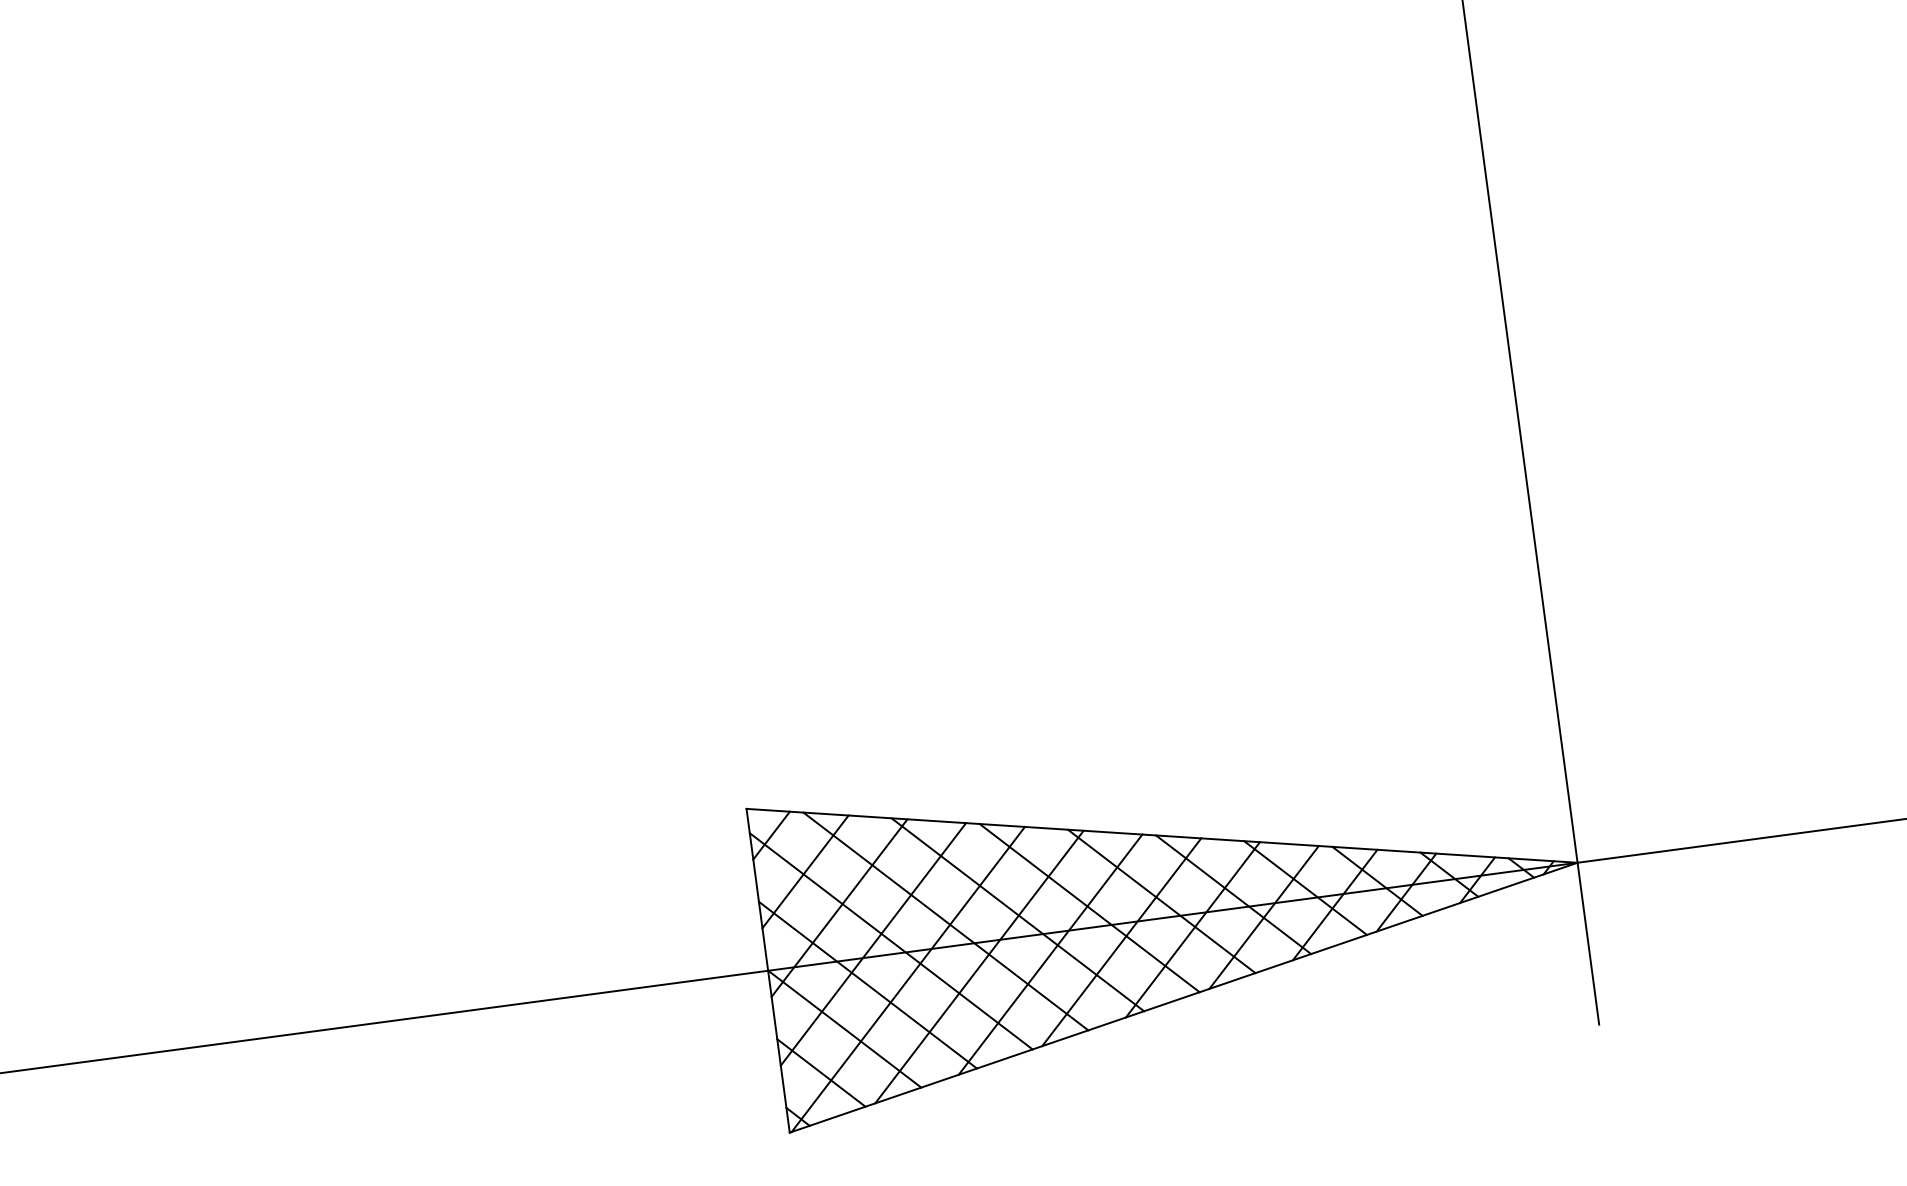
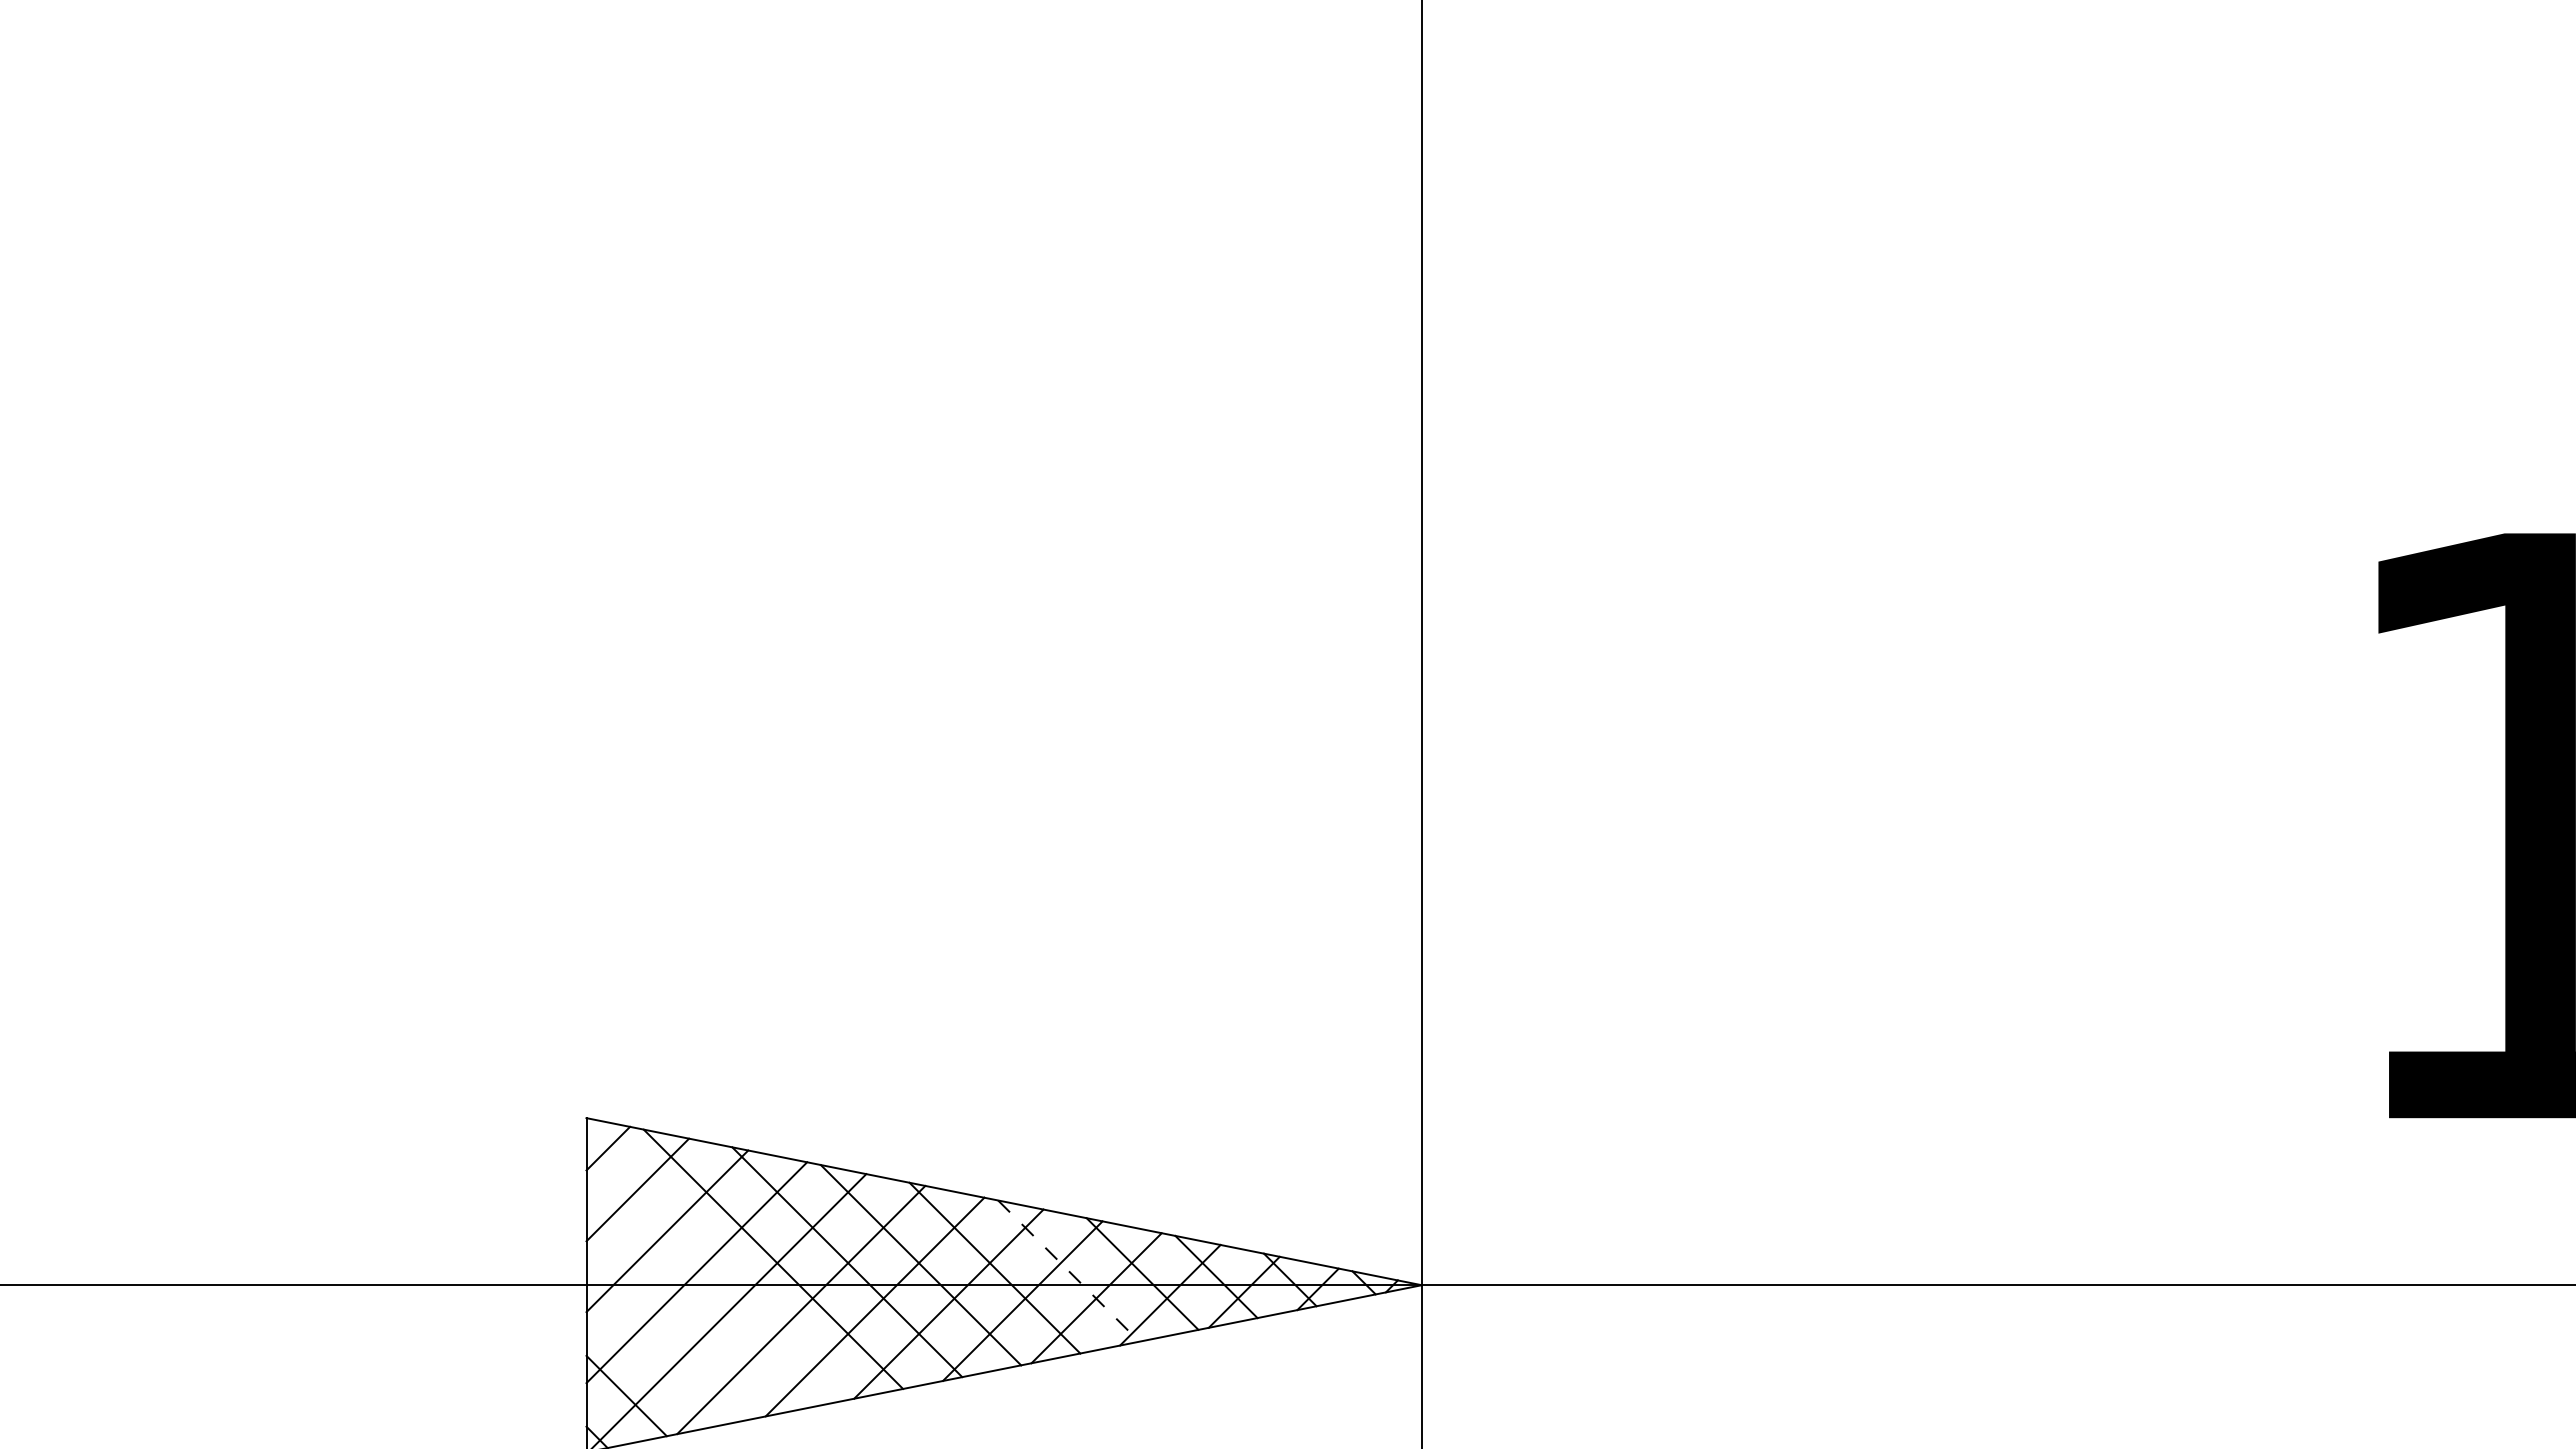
line: (1233, 895) -> (1068, 1271), solid -> dashed
line: (891, 940) -> (715, 1271), removed
line: (867, 985) -> (685, 1313), removed
line: (844, 1028) -> (656, 1354), removed

